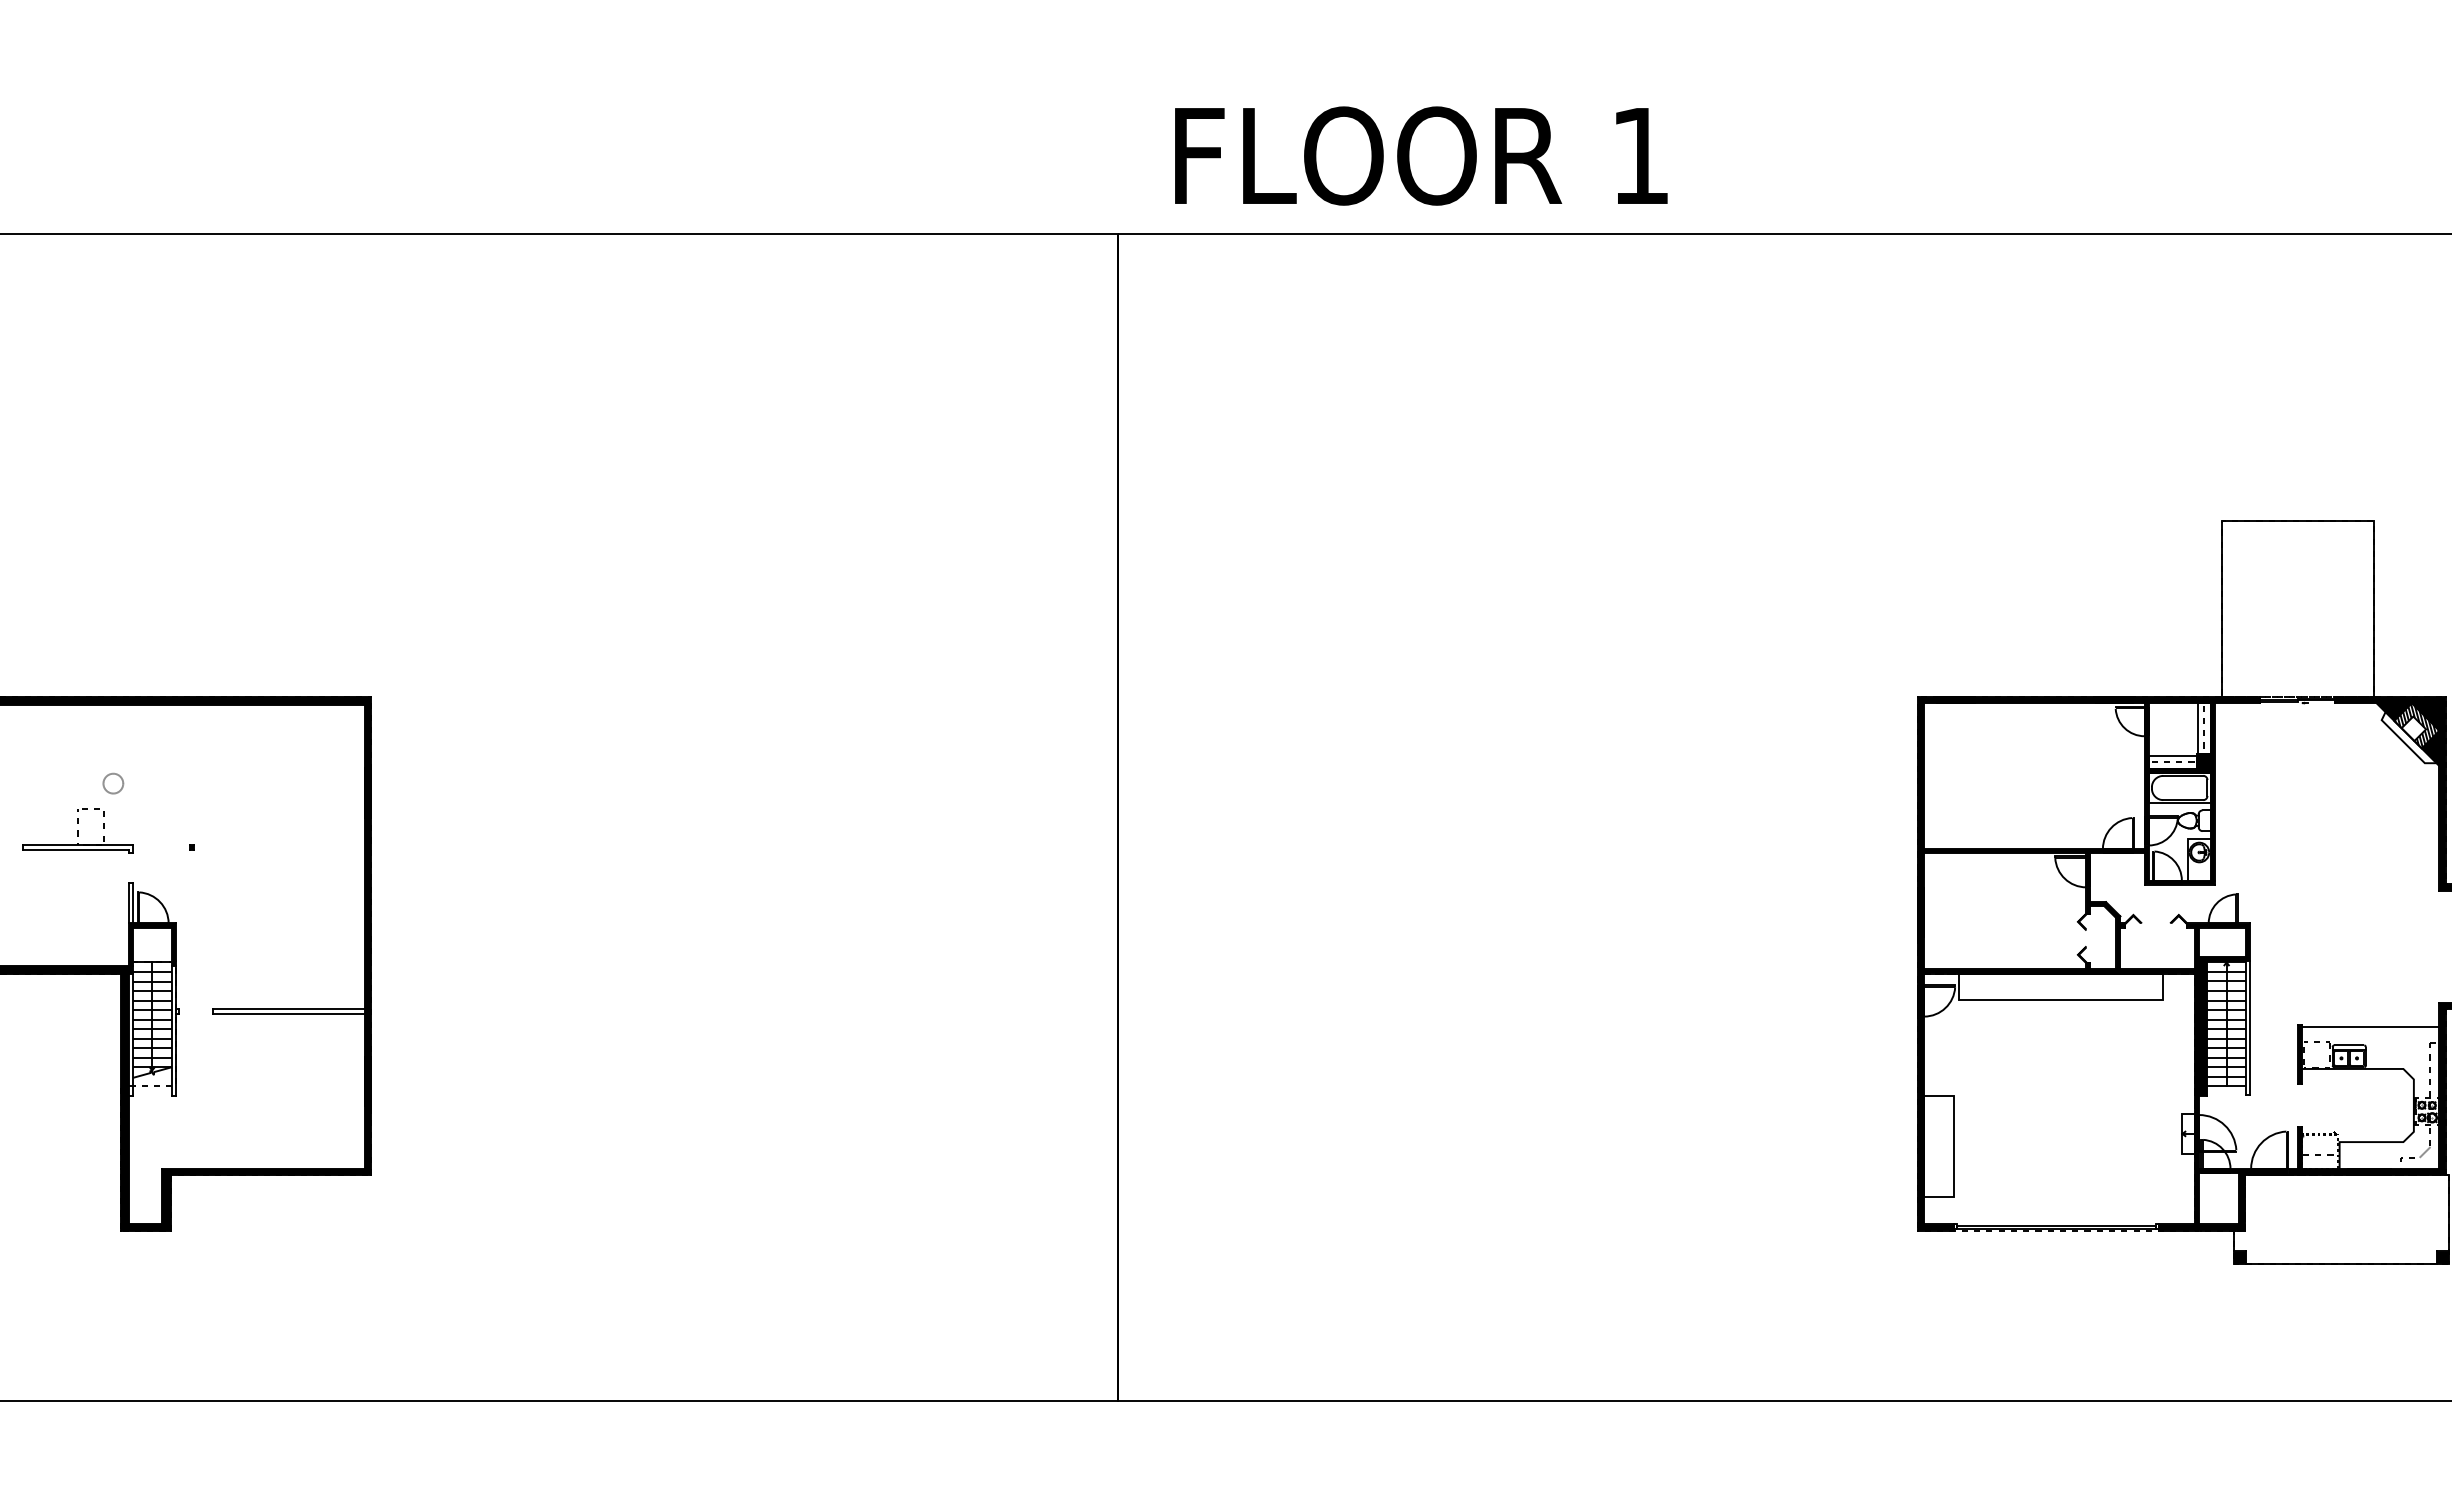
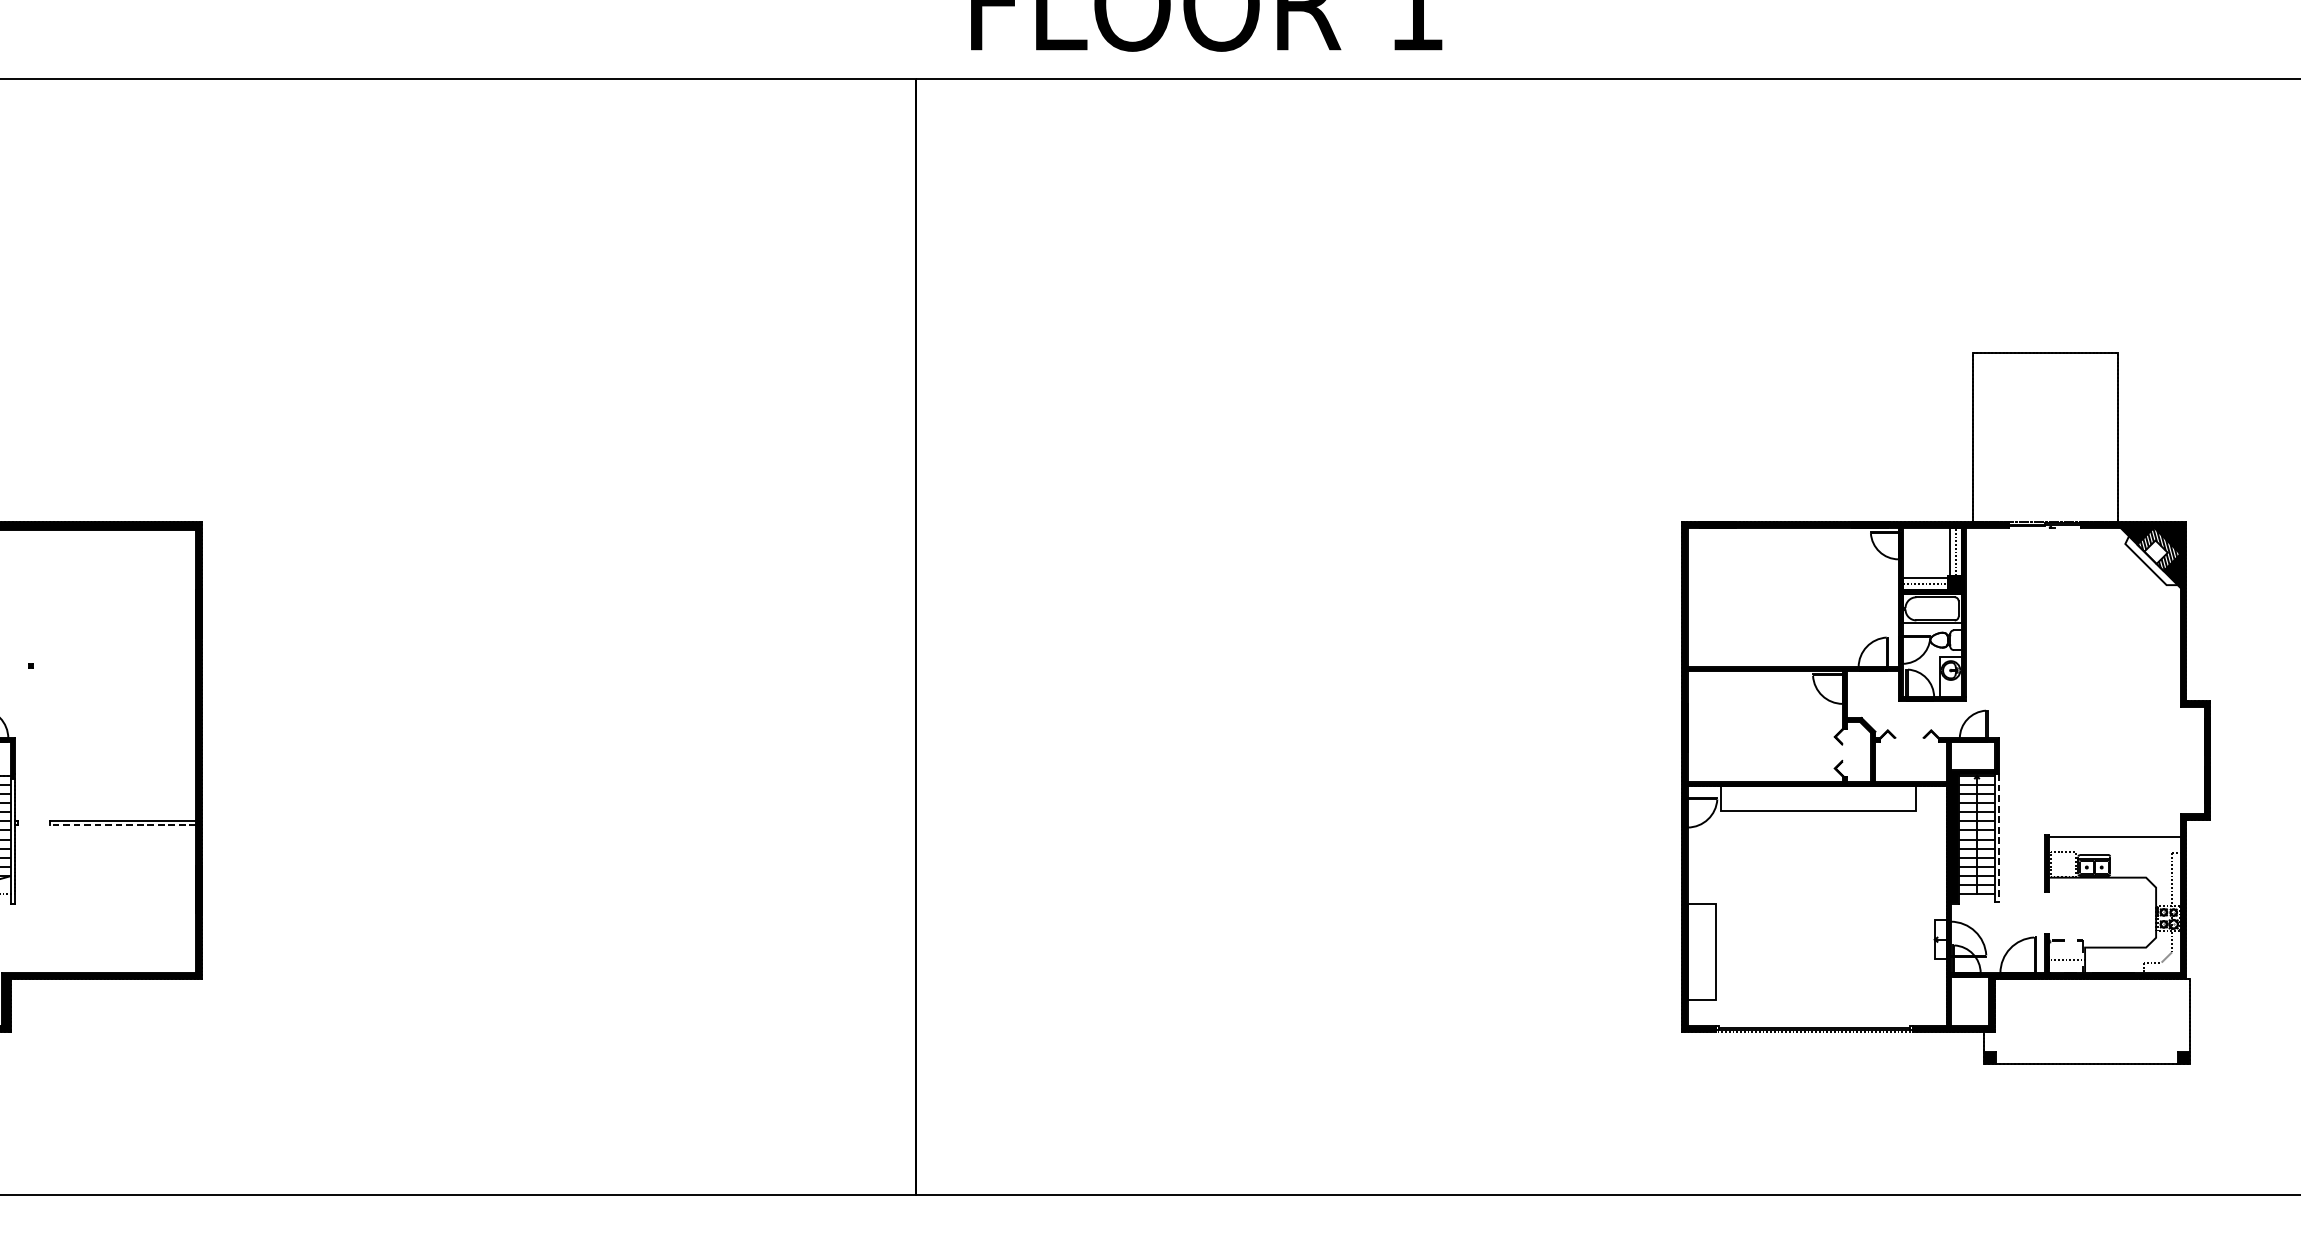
line: (288, 1013) -> (122, 824), solid -> dashed
line: (2250, 1027) -> (1999, 837), solid -> dashed

